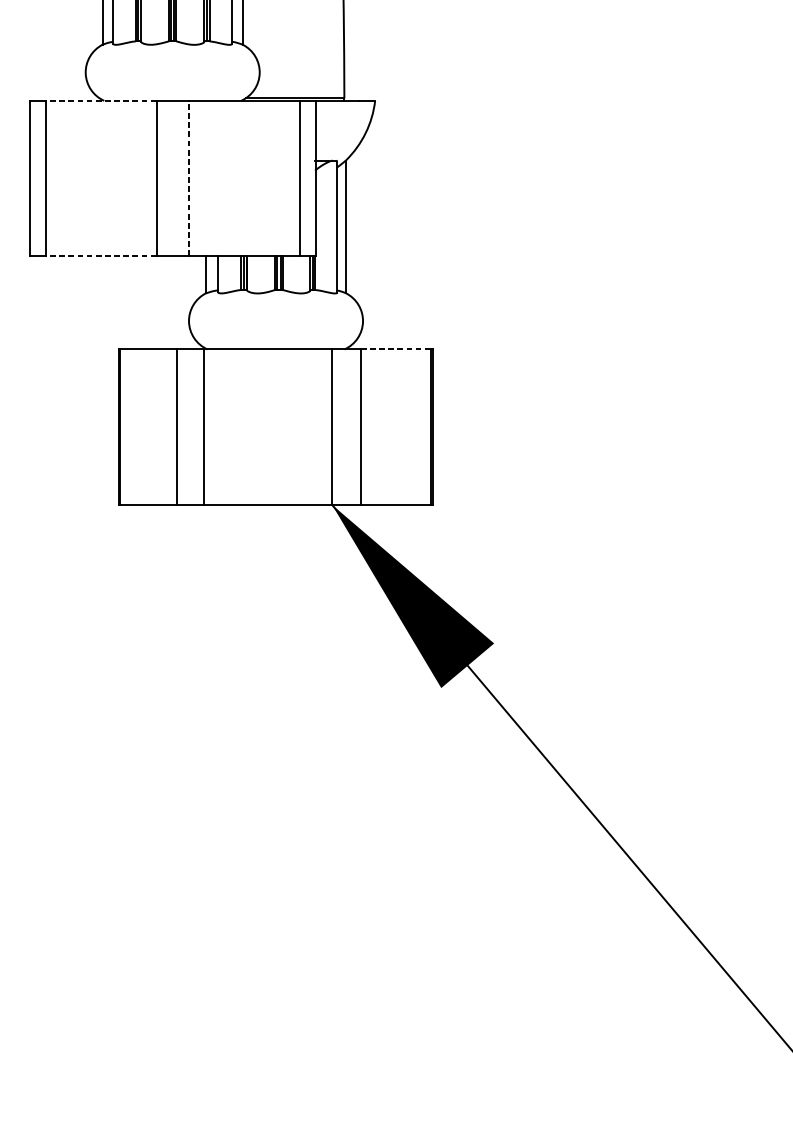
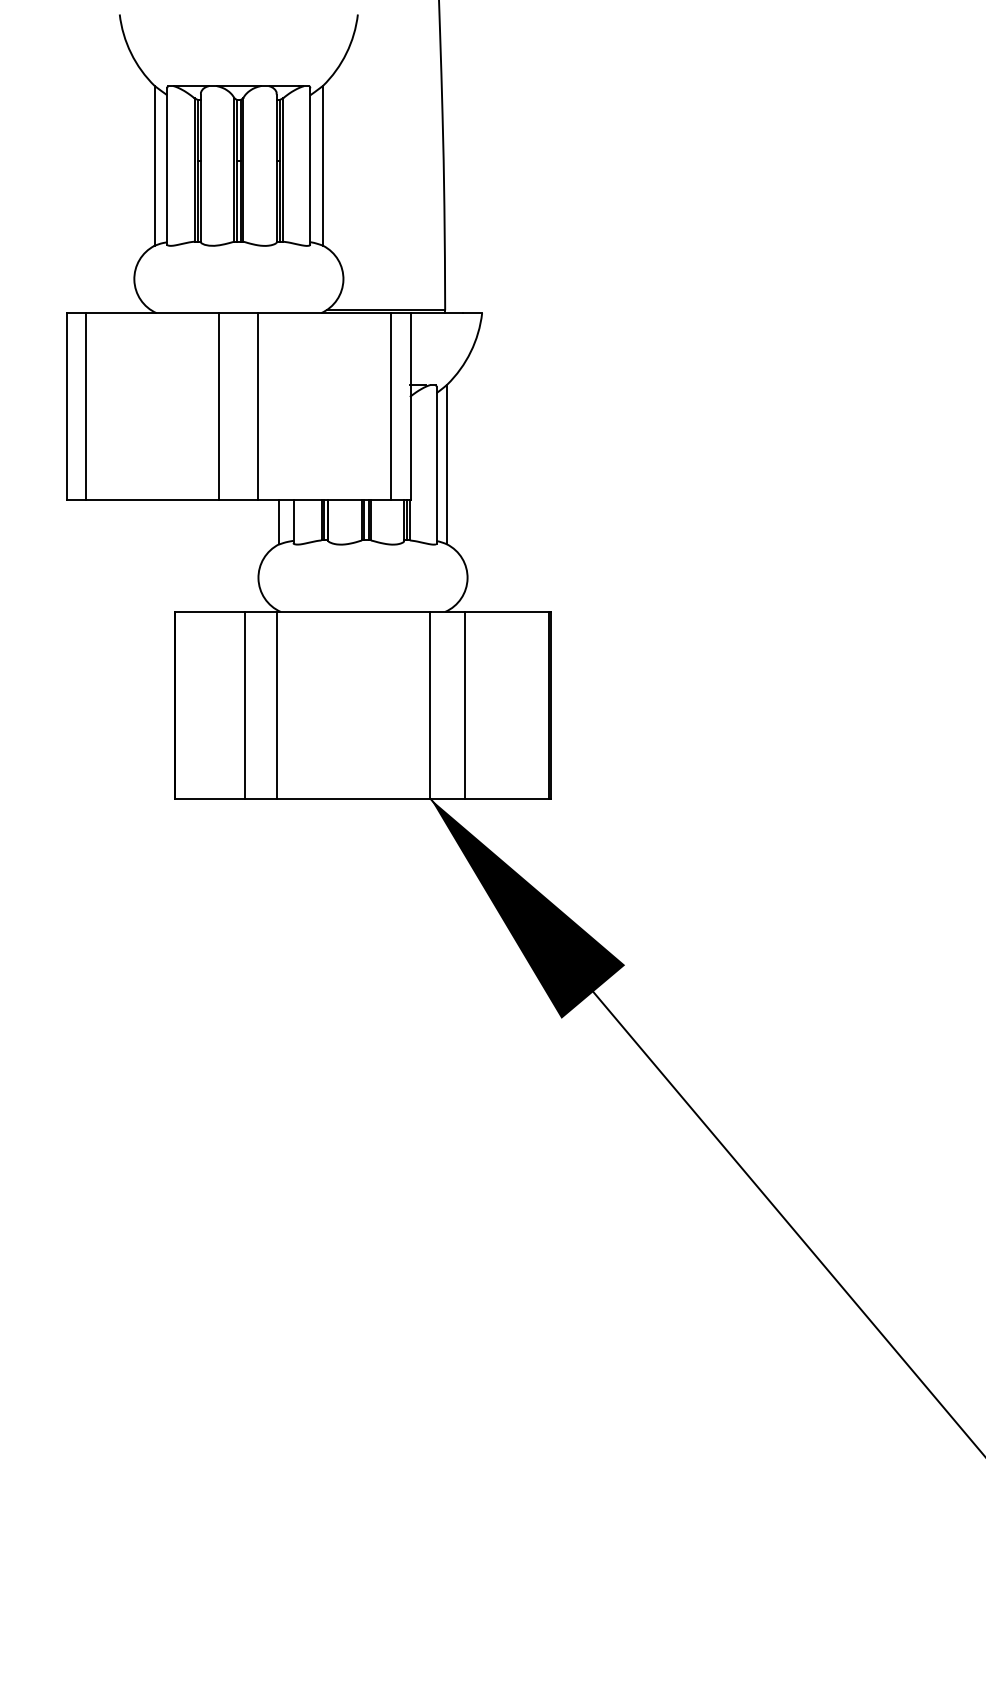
line: (100, 101) -> (152, 313), dashed -> solid
line: (189, 178) -> (258, 406), dashed -> solid
line: (100, 255) -> (152, 499), dashed -> solid
line: (395, 349) -> (506, 611), dashed -> solid

